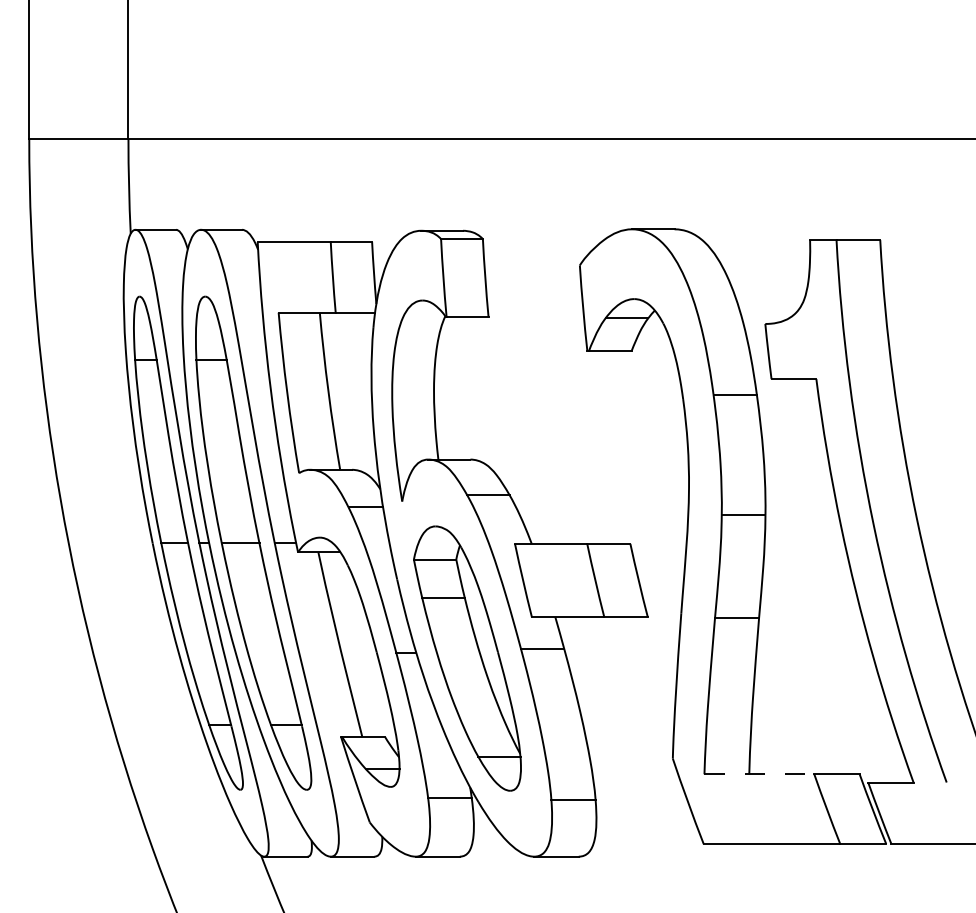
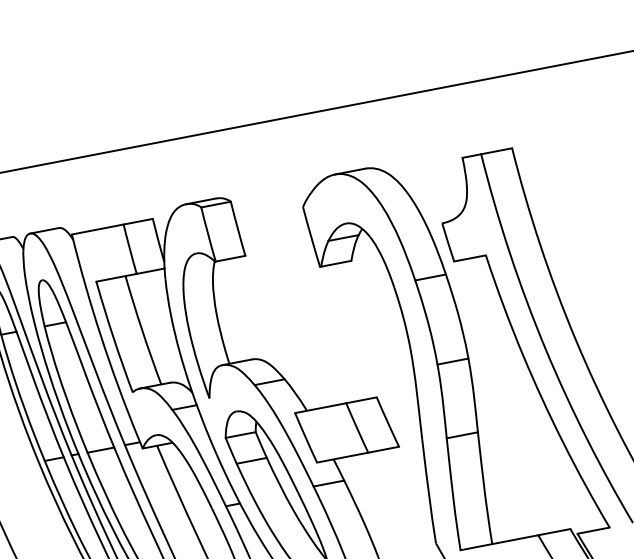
line: (759, 774) -> (499, 542), dashed -> solid

